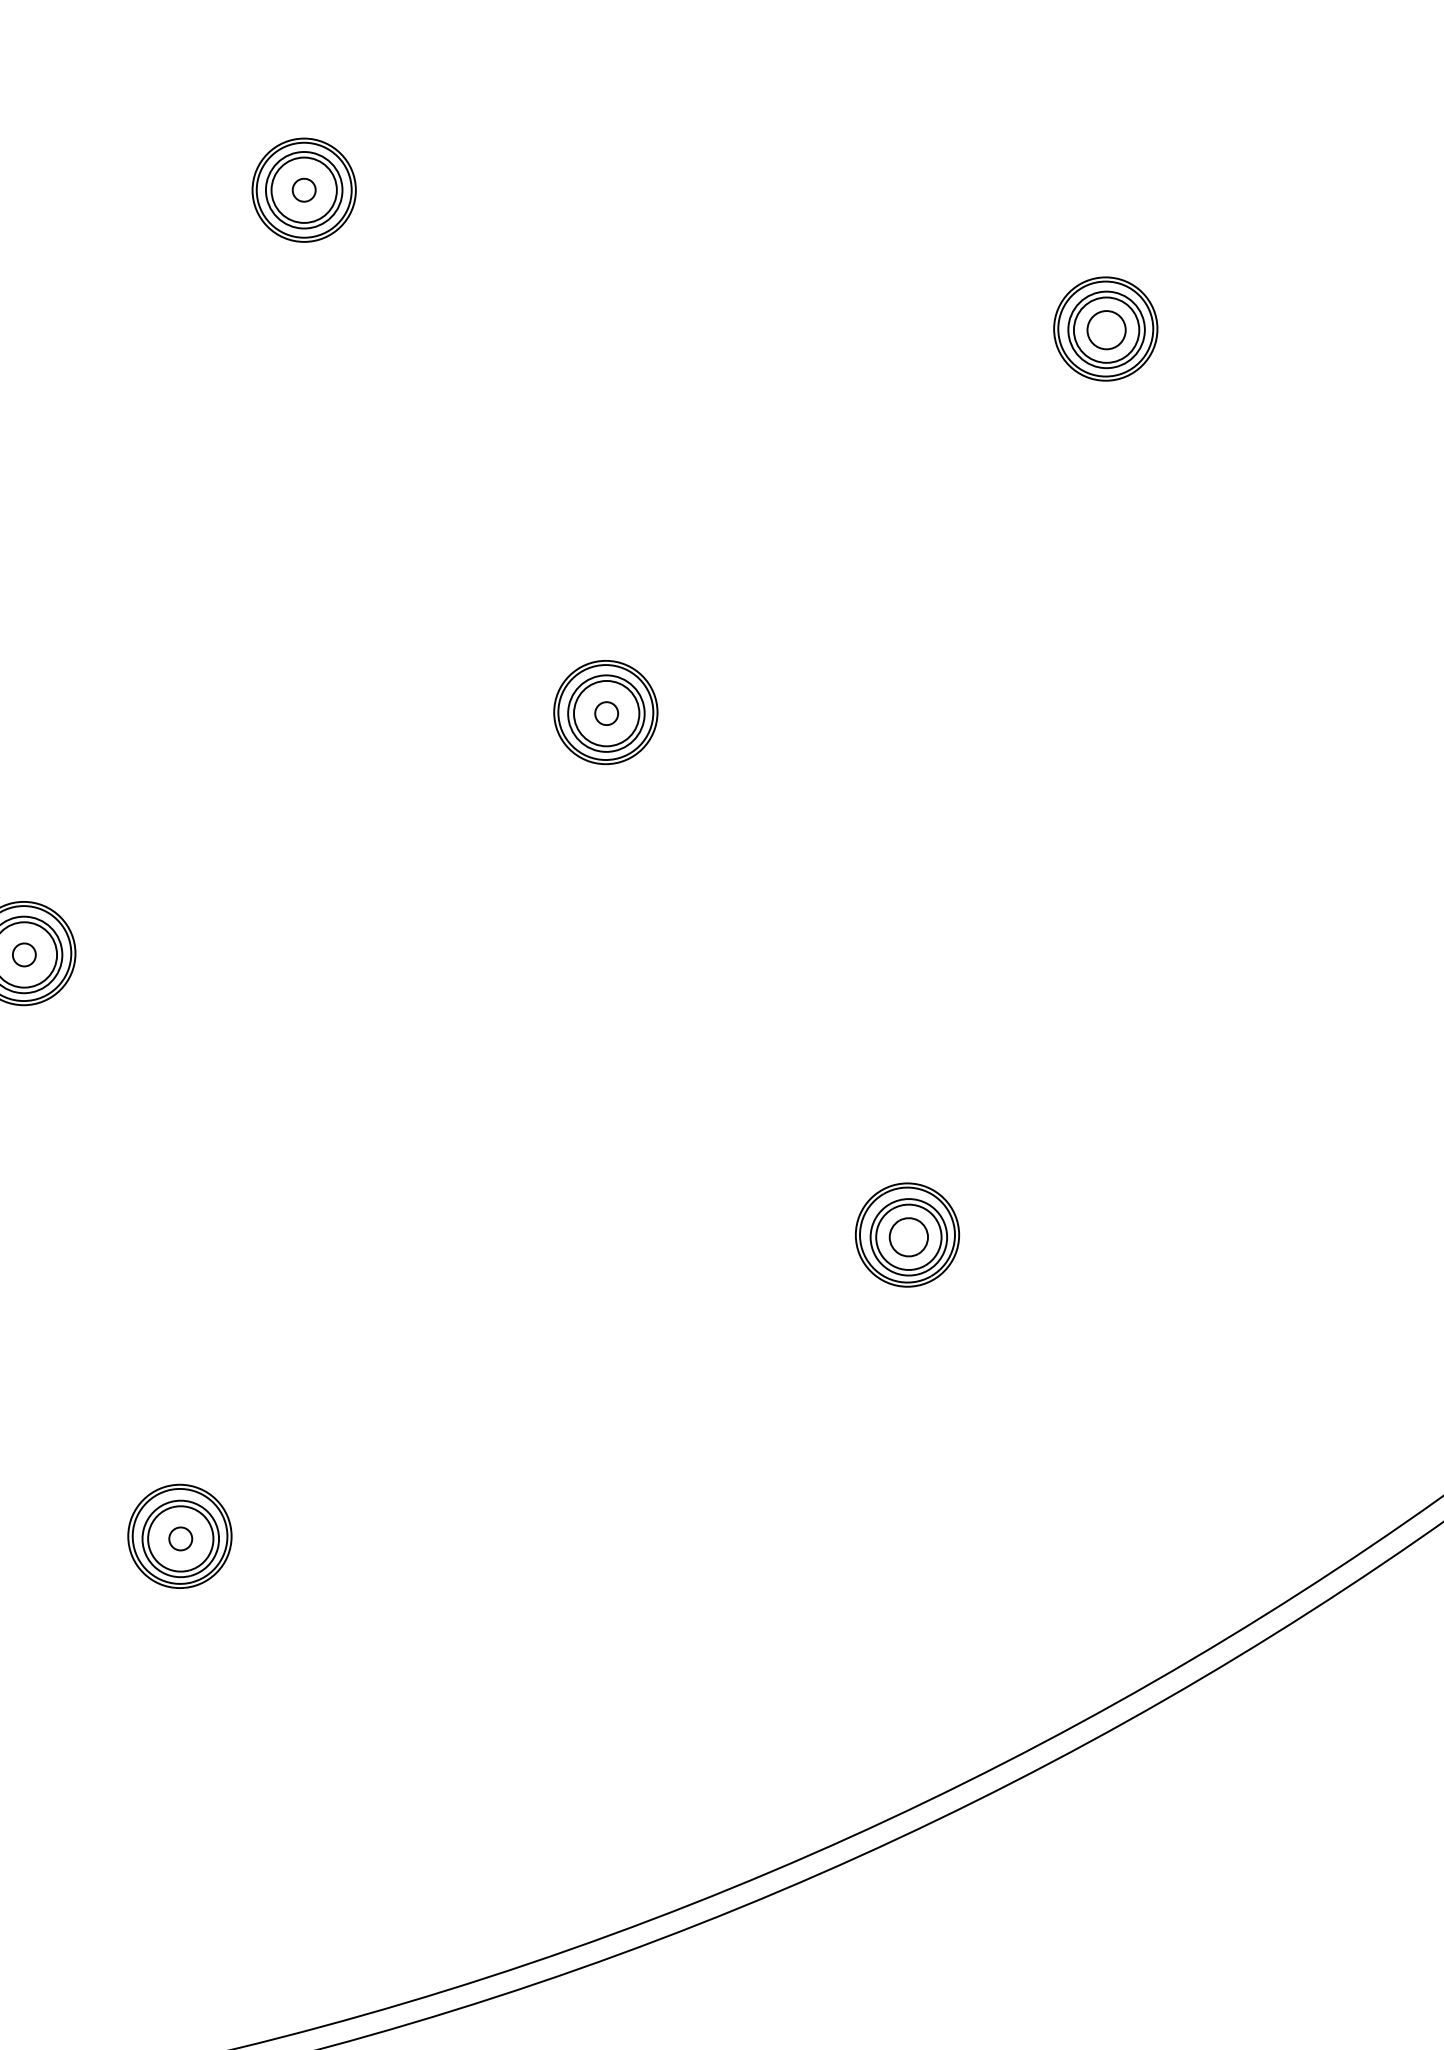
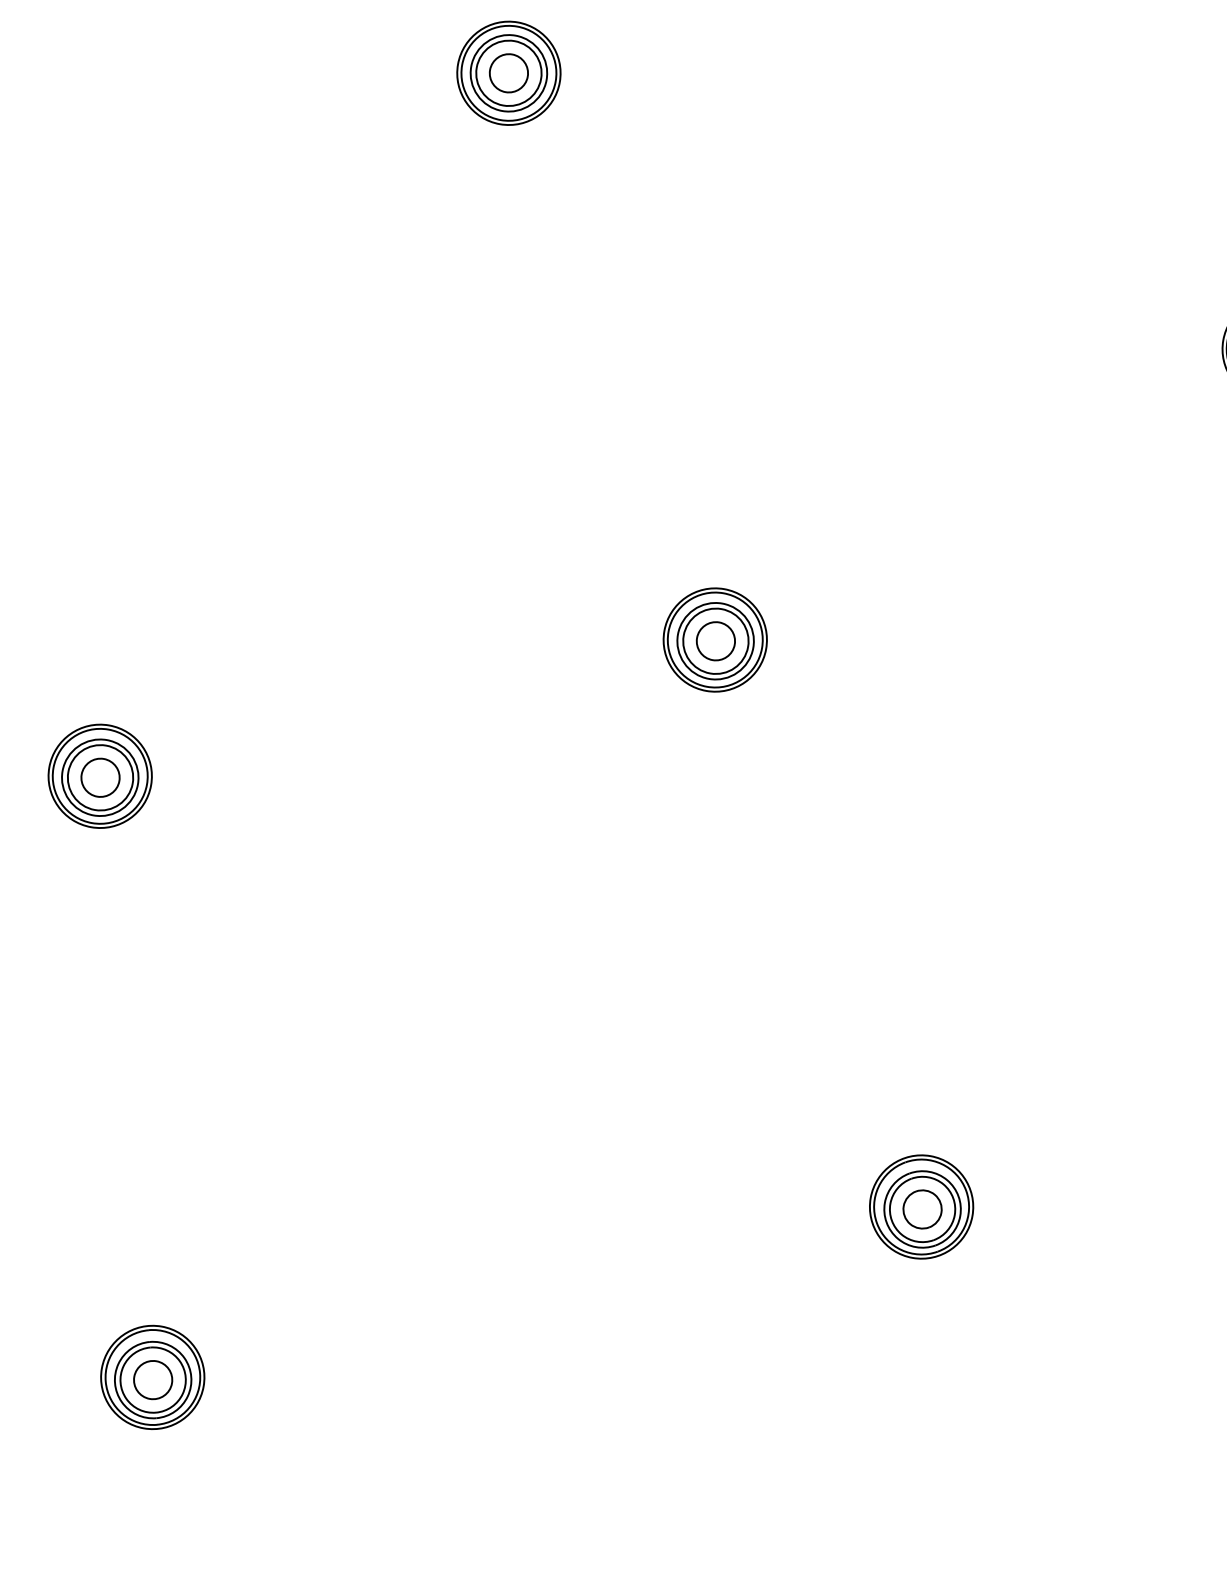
circle: (304, 190) -> (509, 73), size x1.67
circle: (606, 713) -> (715, 641), size x1.67
circle: (24, 954) -> (100, 777), size x1.67
circle: (180, 1538) -> (152, 1379), size x1.67

